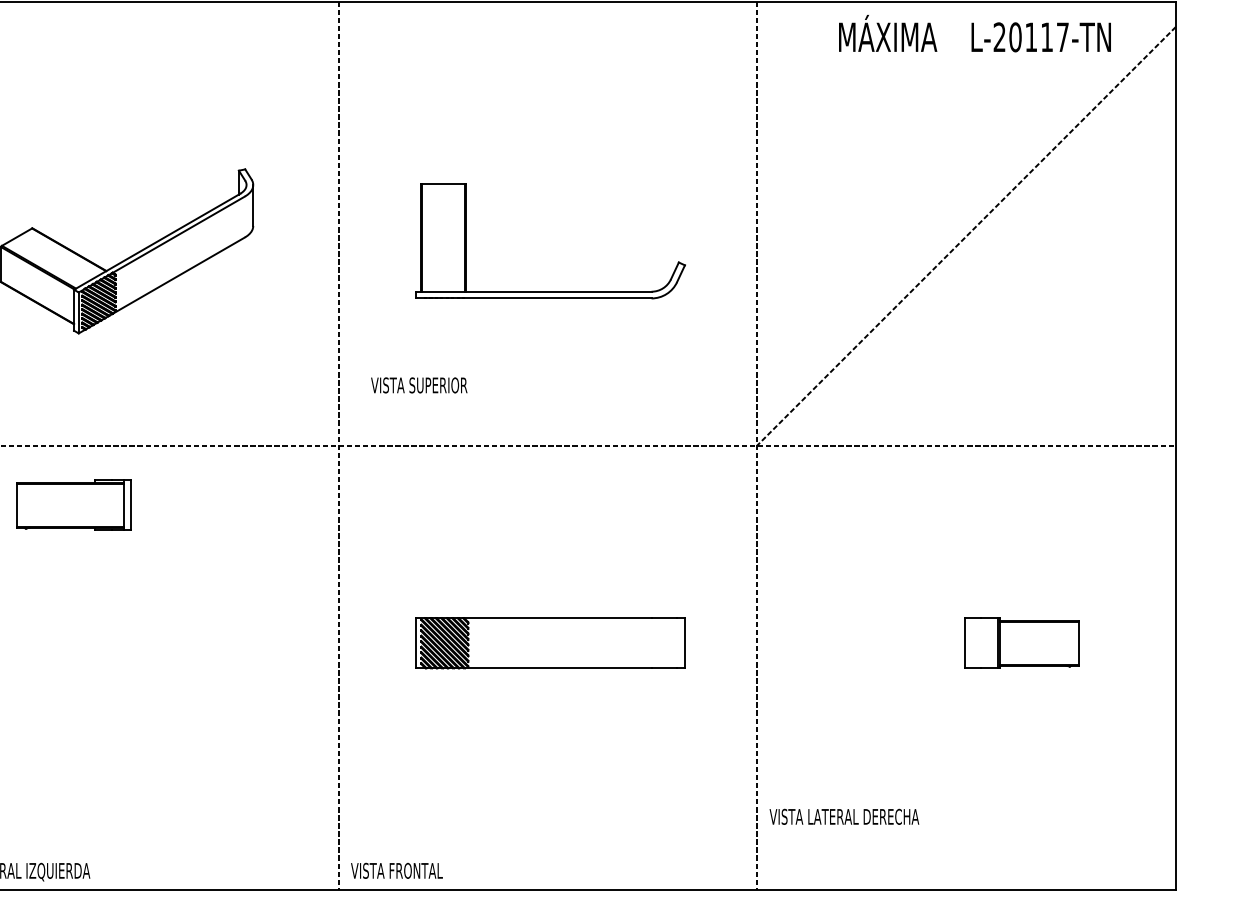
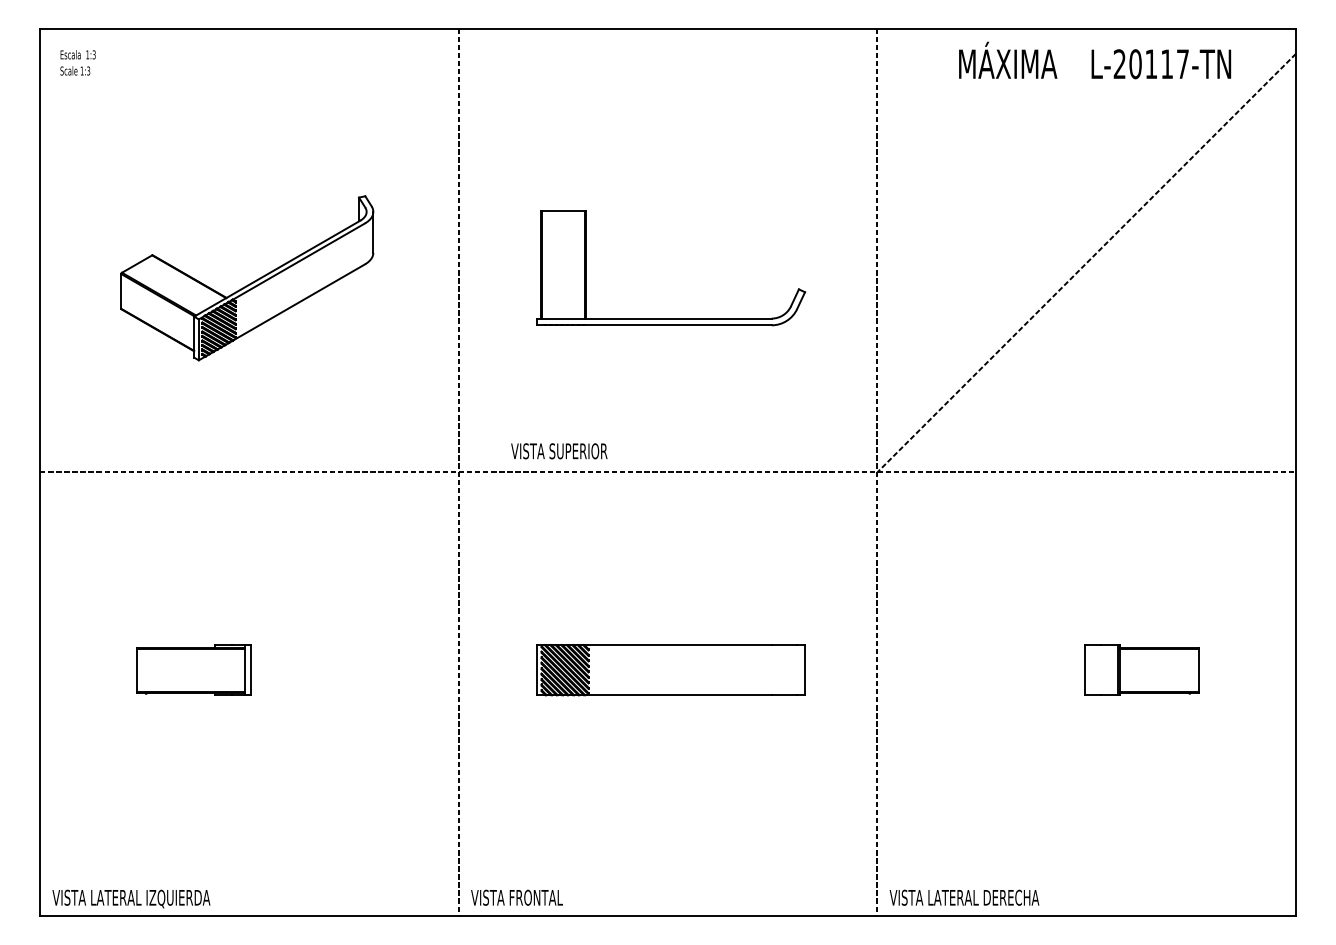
text: (419, 385) -> (559, 451), moved
part: (73, 504) -> (193, 669), moved
text: (844, 816) -> (964, 897), moved

